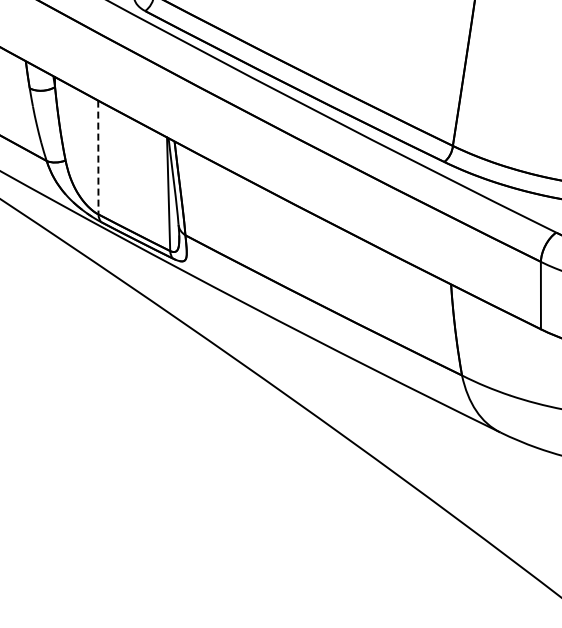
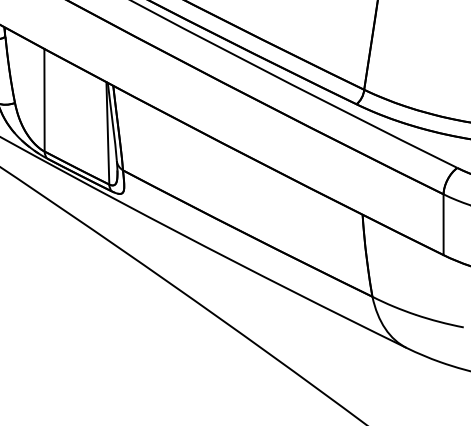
line: (98, 157) -> (44, 100), dashed -> solid

